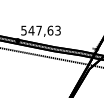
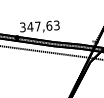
text: (23, 29) -> (22, 26), 547,63 -> 347,63

